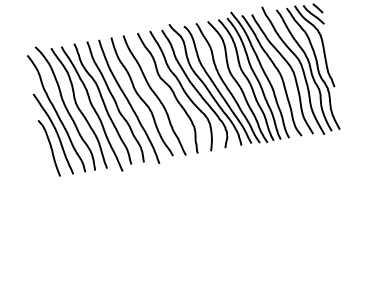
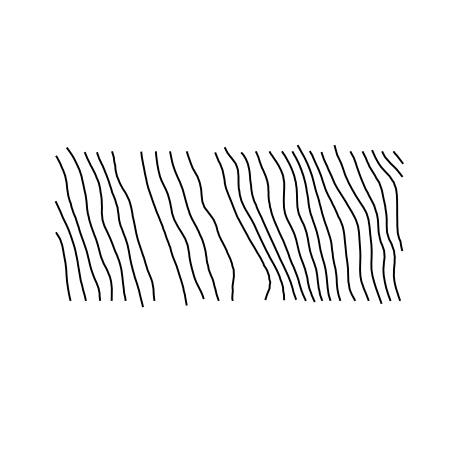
curve: (182, 90) -> (227, 225), removed
curve: (115, 101) -> (148, 225), removed

